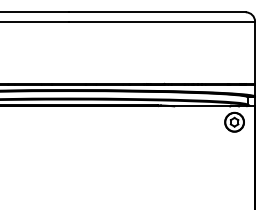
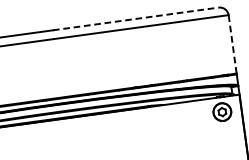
line: (157, 12) -> (136, 19), solid -> dashed
line: (255, 52) -> (233, 44), solid -> dashed

